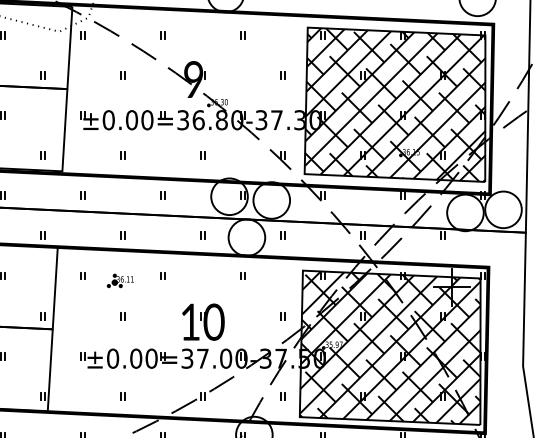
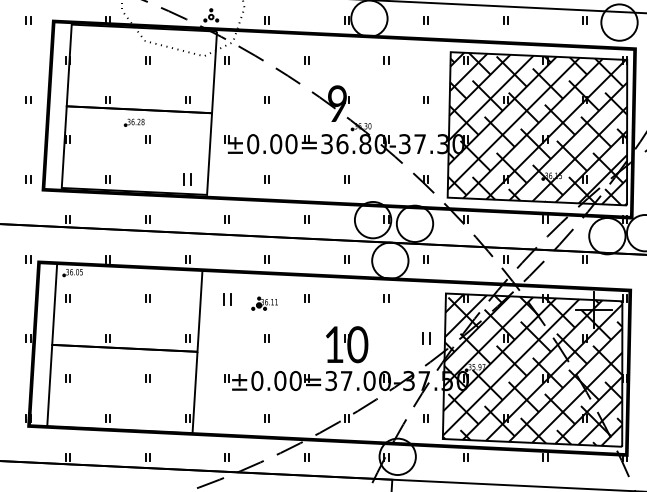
part: (42, 155) -> (187, 179), size x1.6
part: (81, 275) -> (226, 298), size x1.6
part: (282, 315) -> (425, 338), size x1.6

